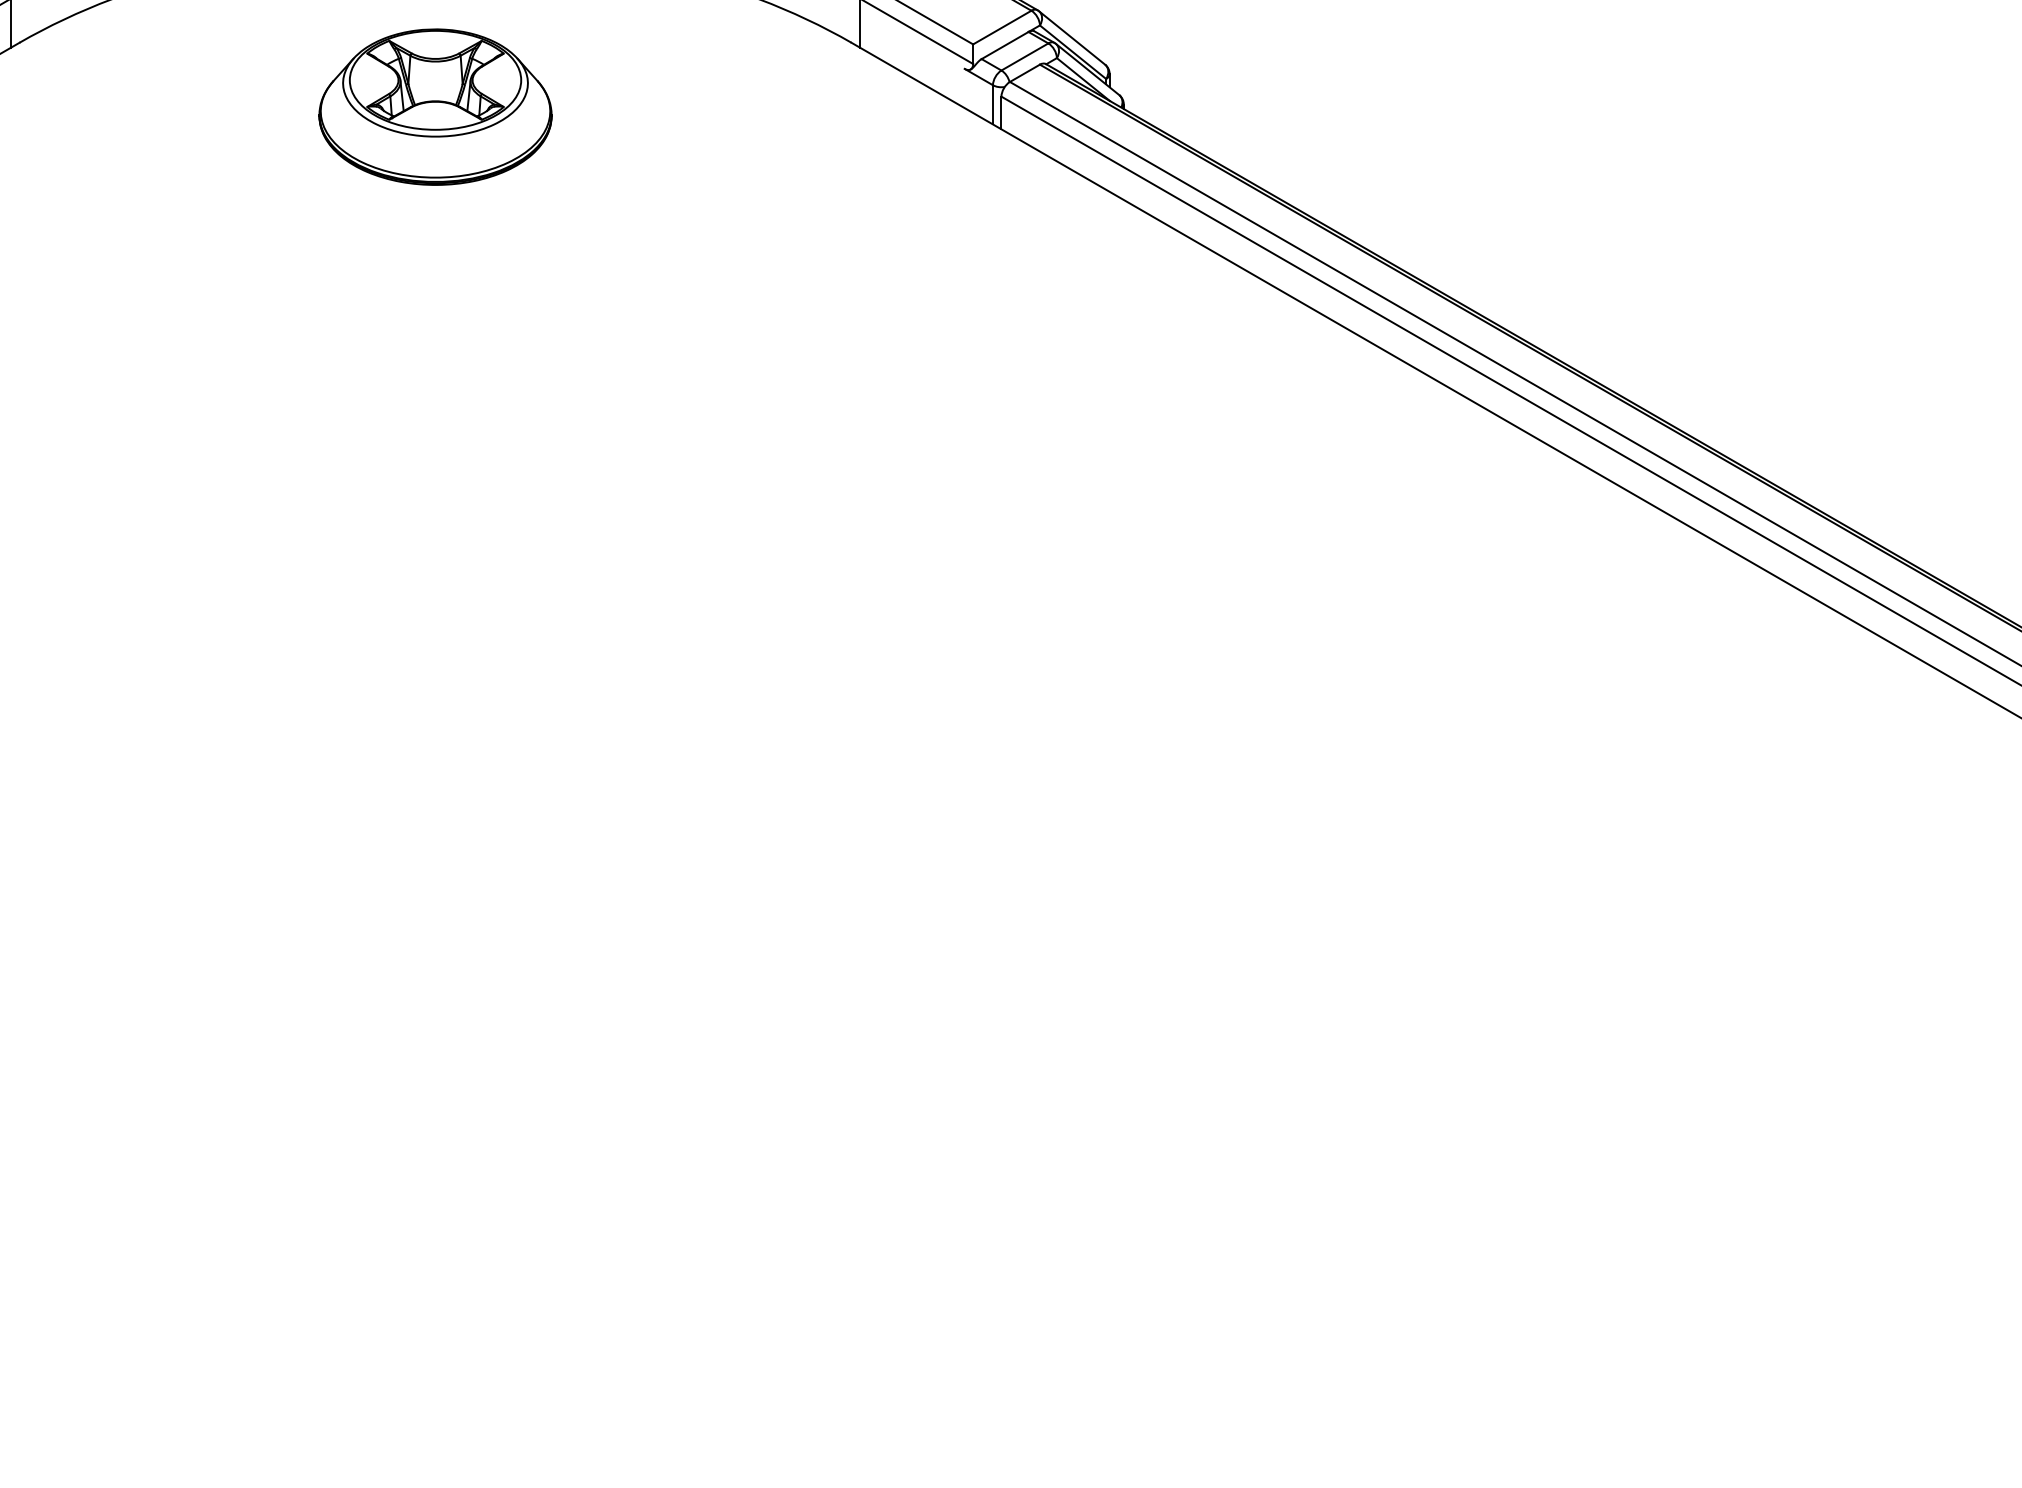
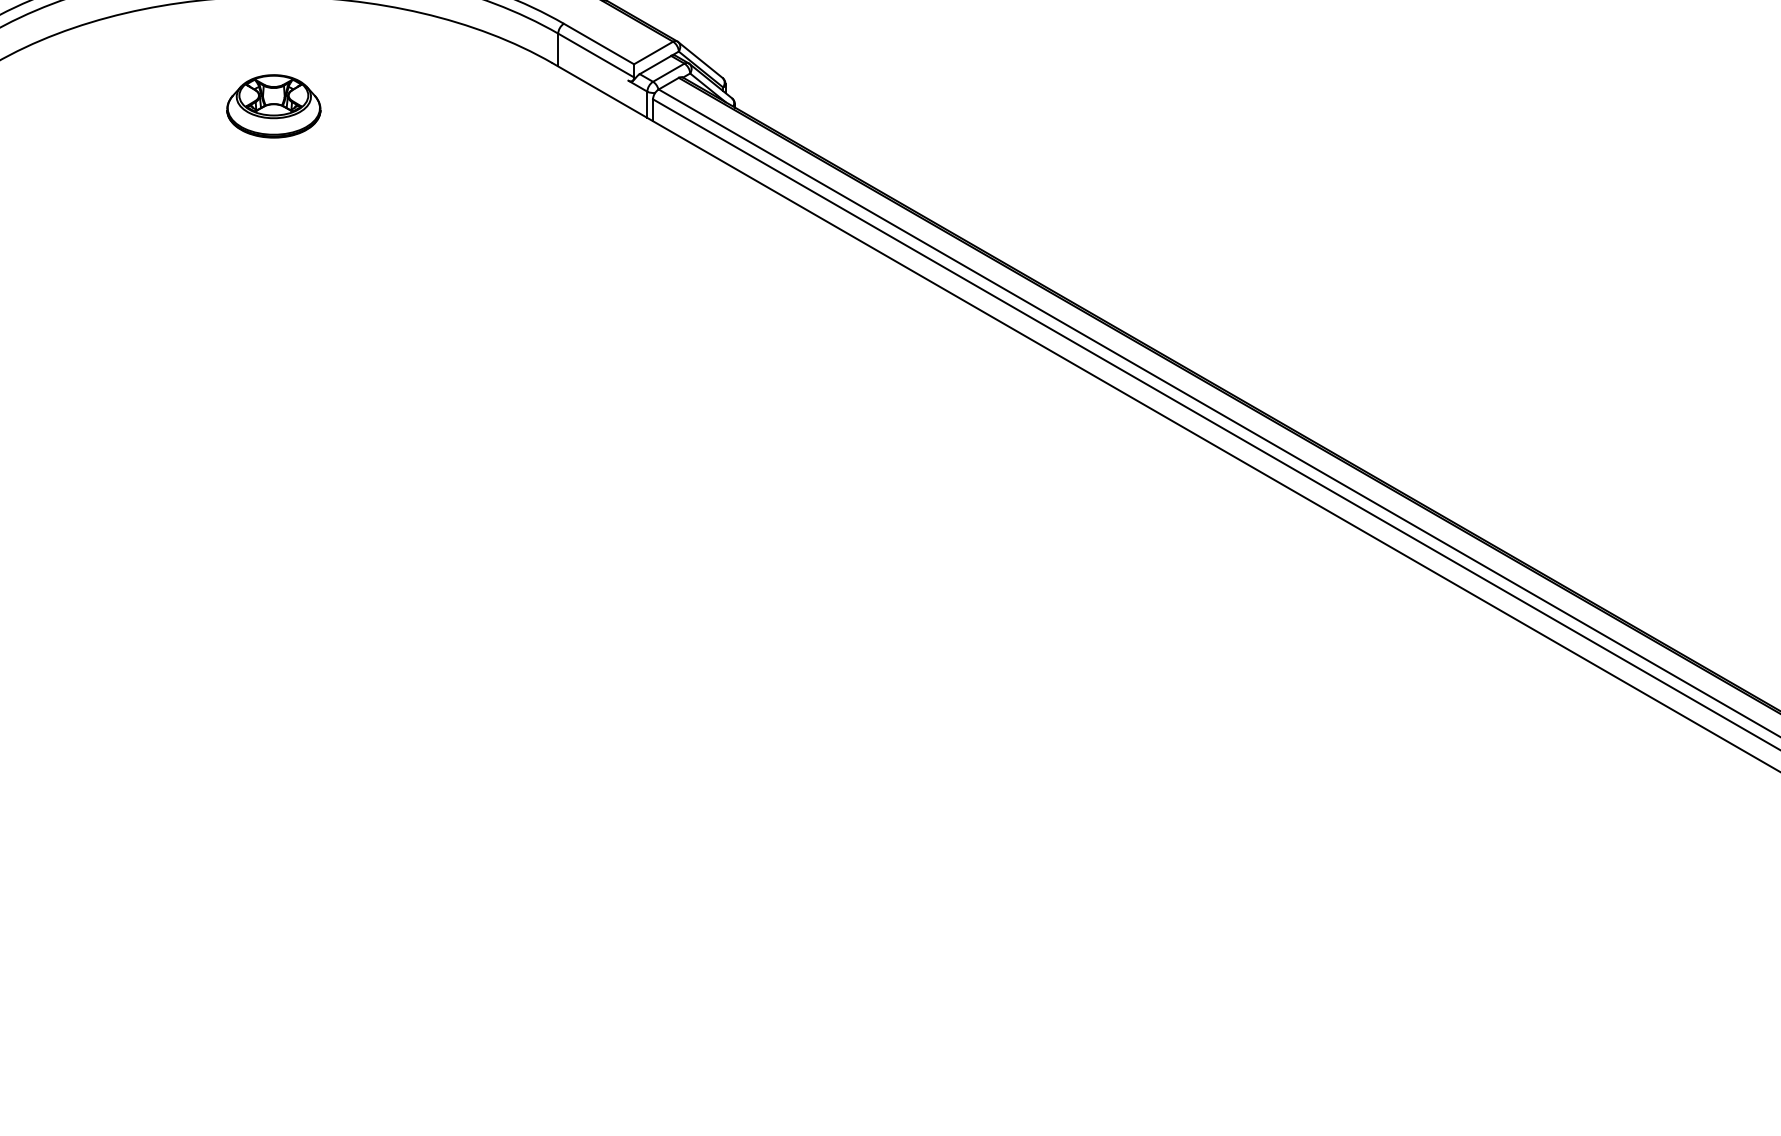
part: (435, 107) -> (273, 106), size x0.6

